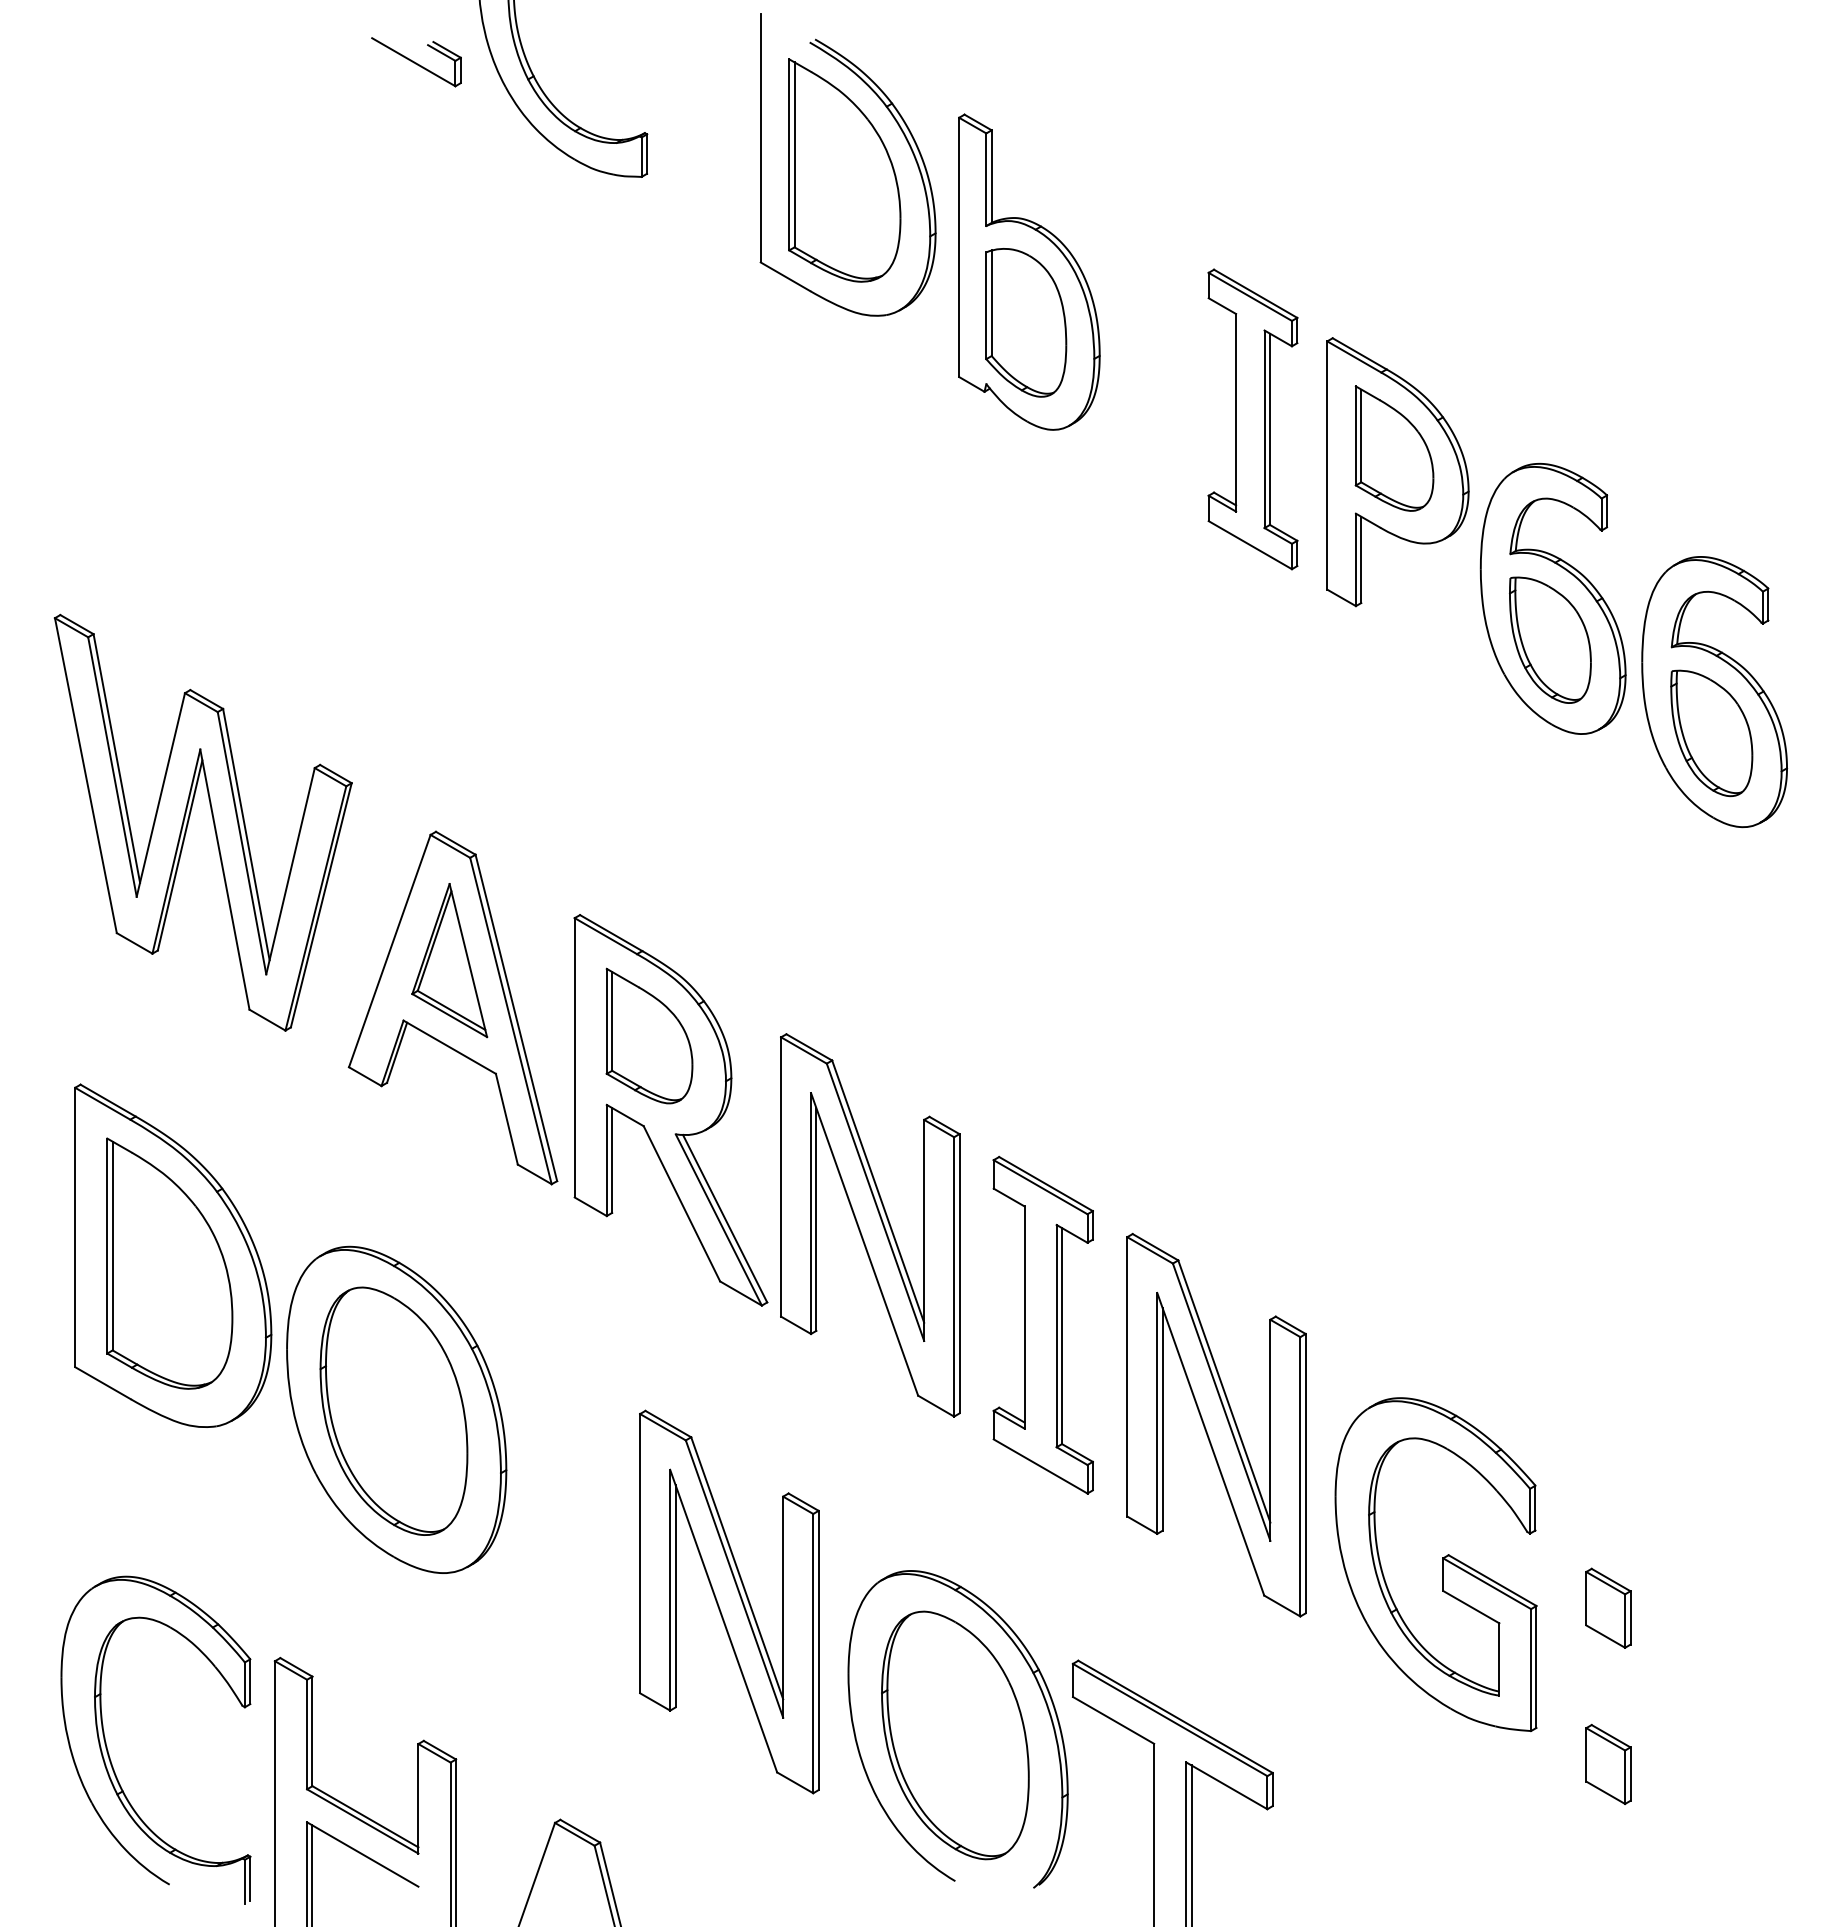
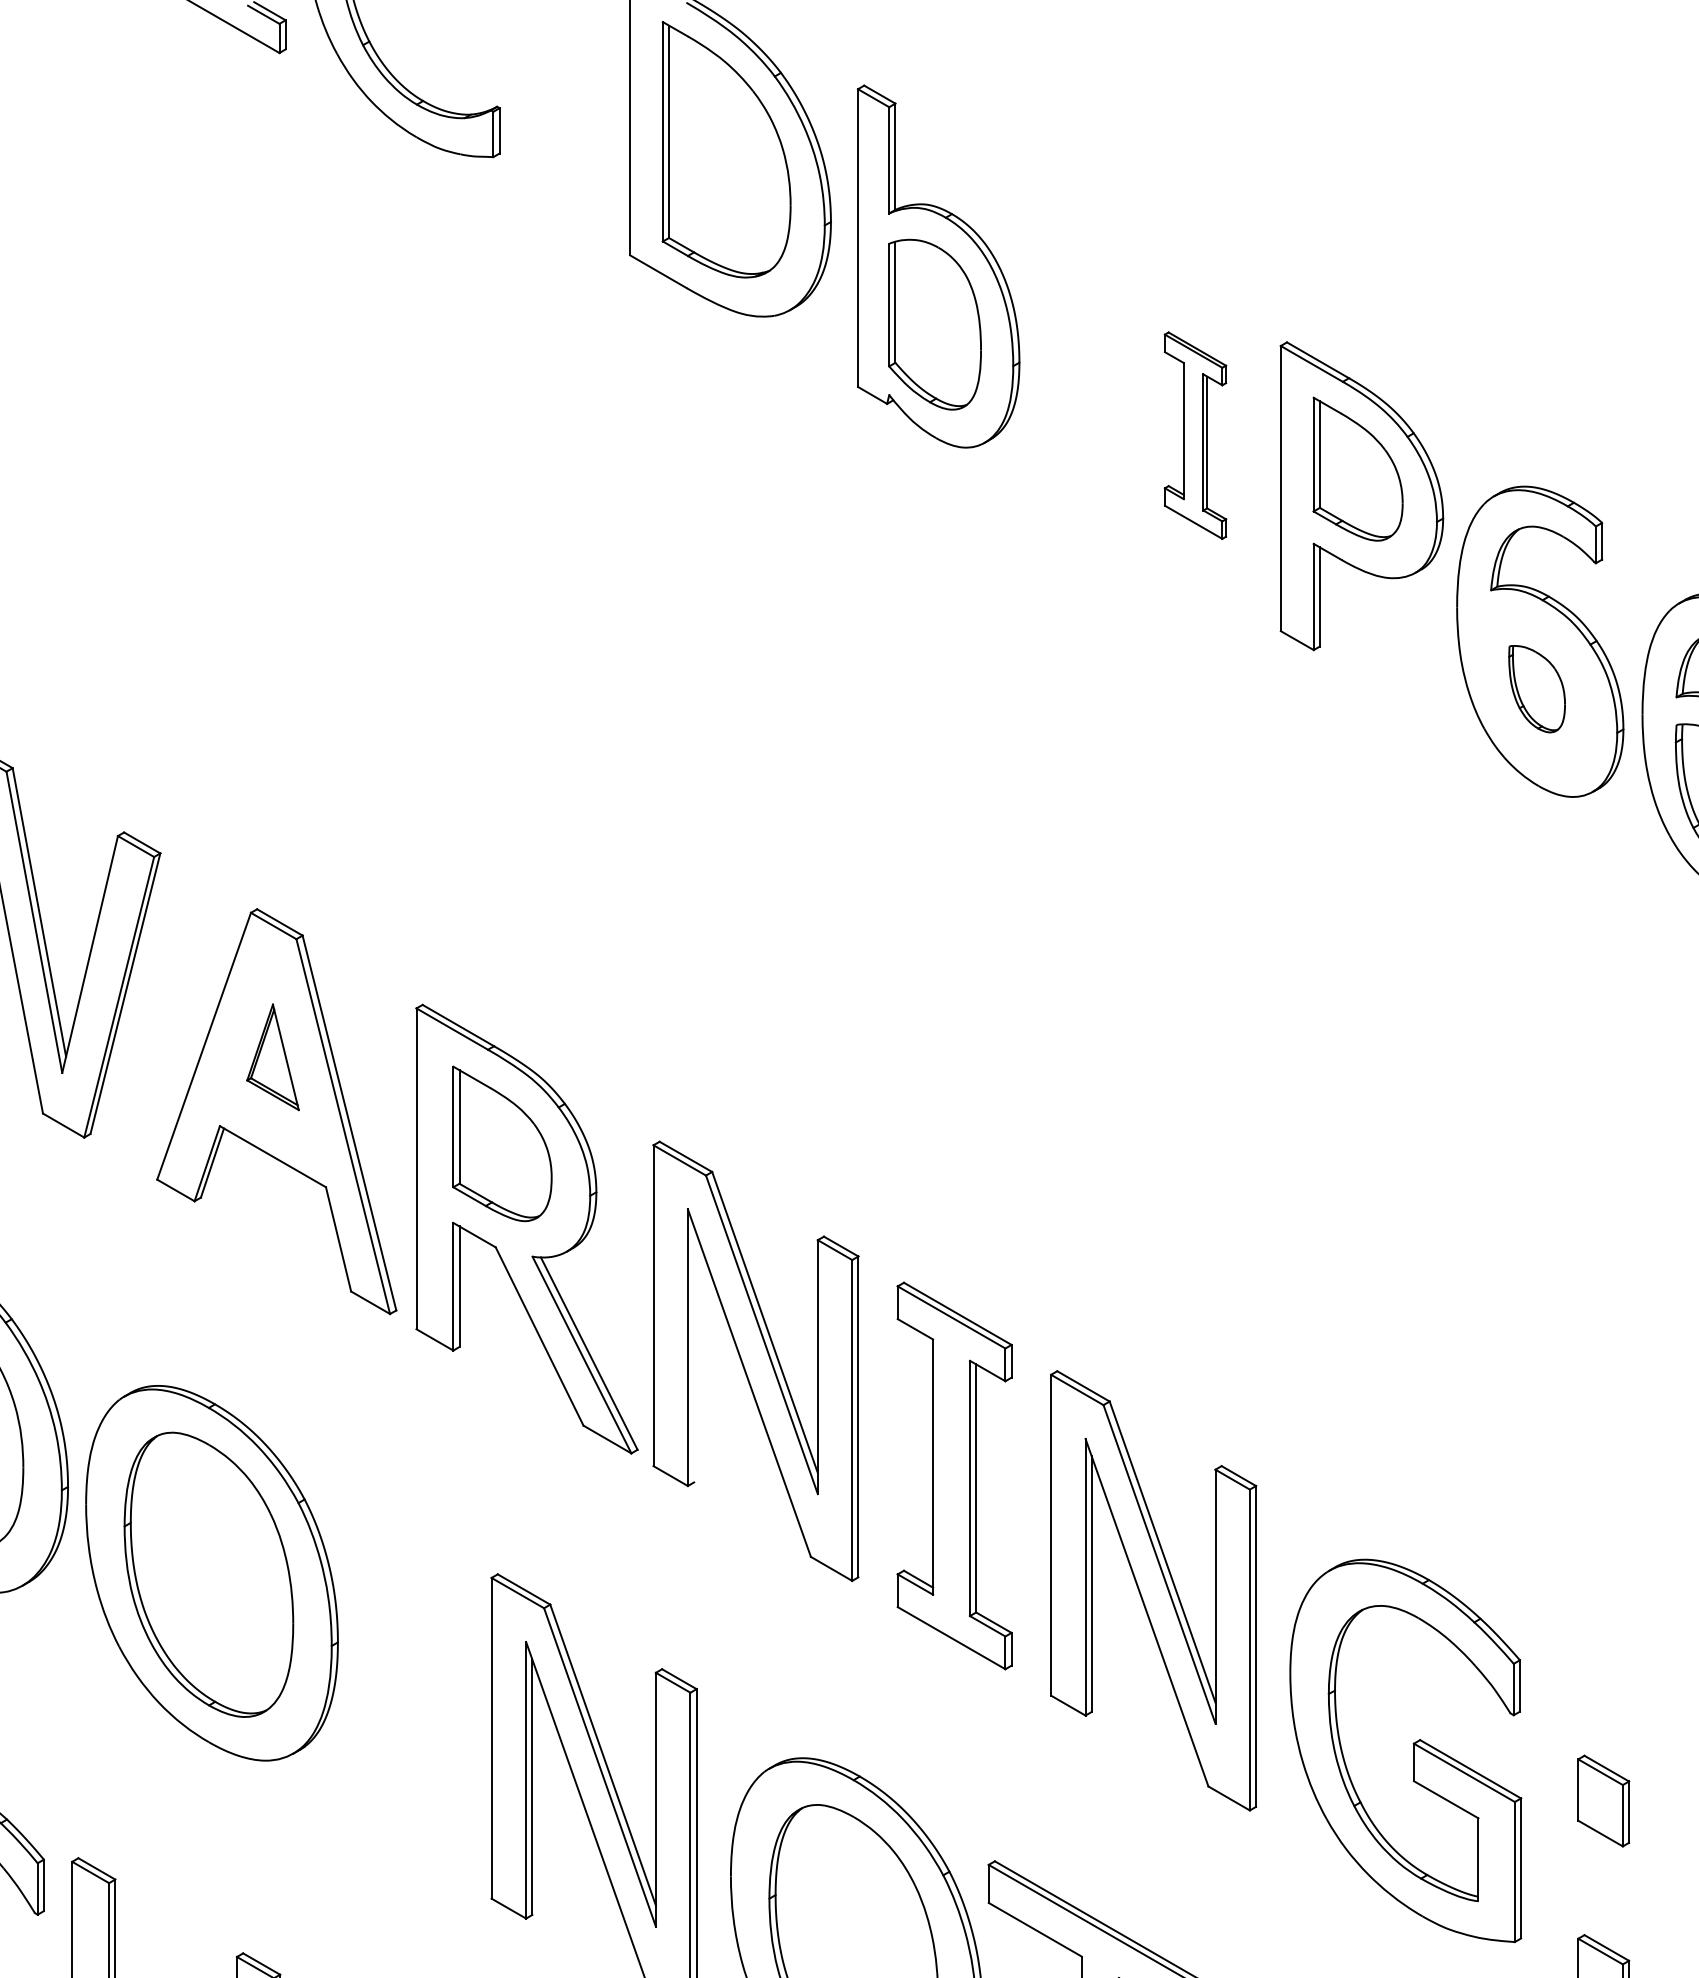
part: (1252, 419) -> (1194, 435), size x0.6
part: (1550, 639) -> (1537, 688), size x0.6
part: (449, 960) -> (272, 1057), size x0.6
line: (816, 1219) -> (694, 1354), removed

